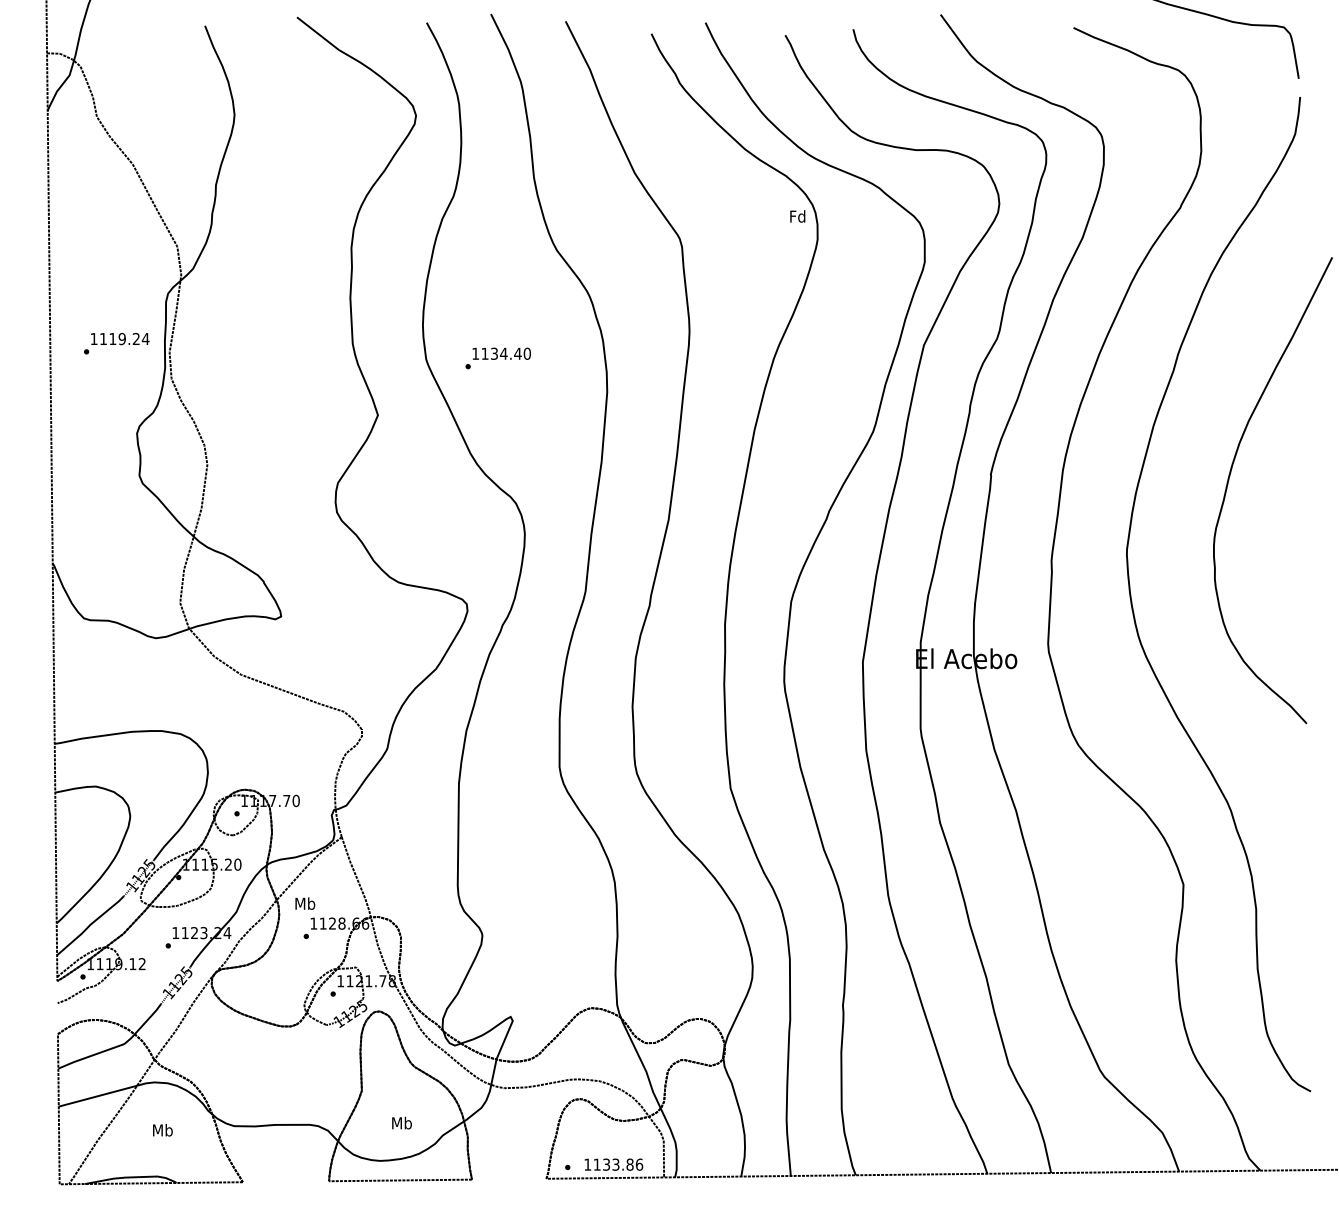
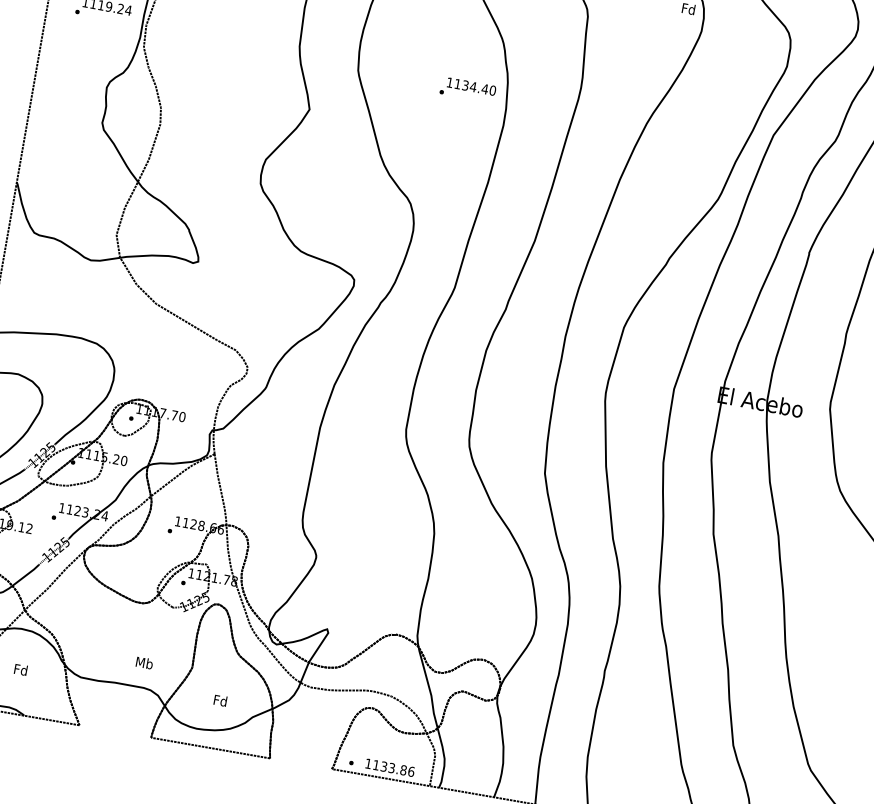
text: (497, 358) -> (467, 89), moved
text: (305, 903) -> (144, 662), moved
text: (401, 1122) -> (220, 700), Mb -> Fd
text: (162, 1130) -> (20, 670), Mb -> Fd

